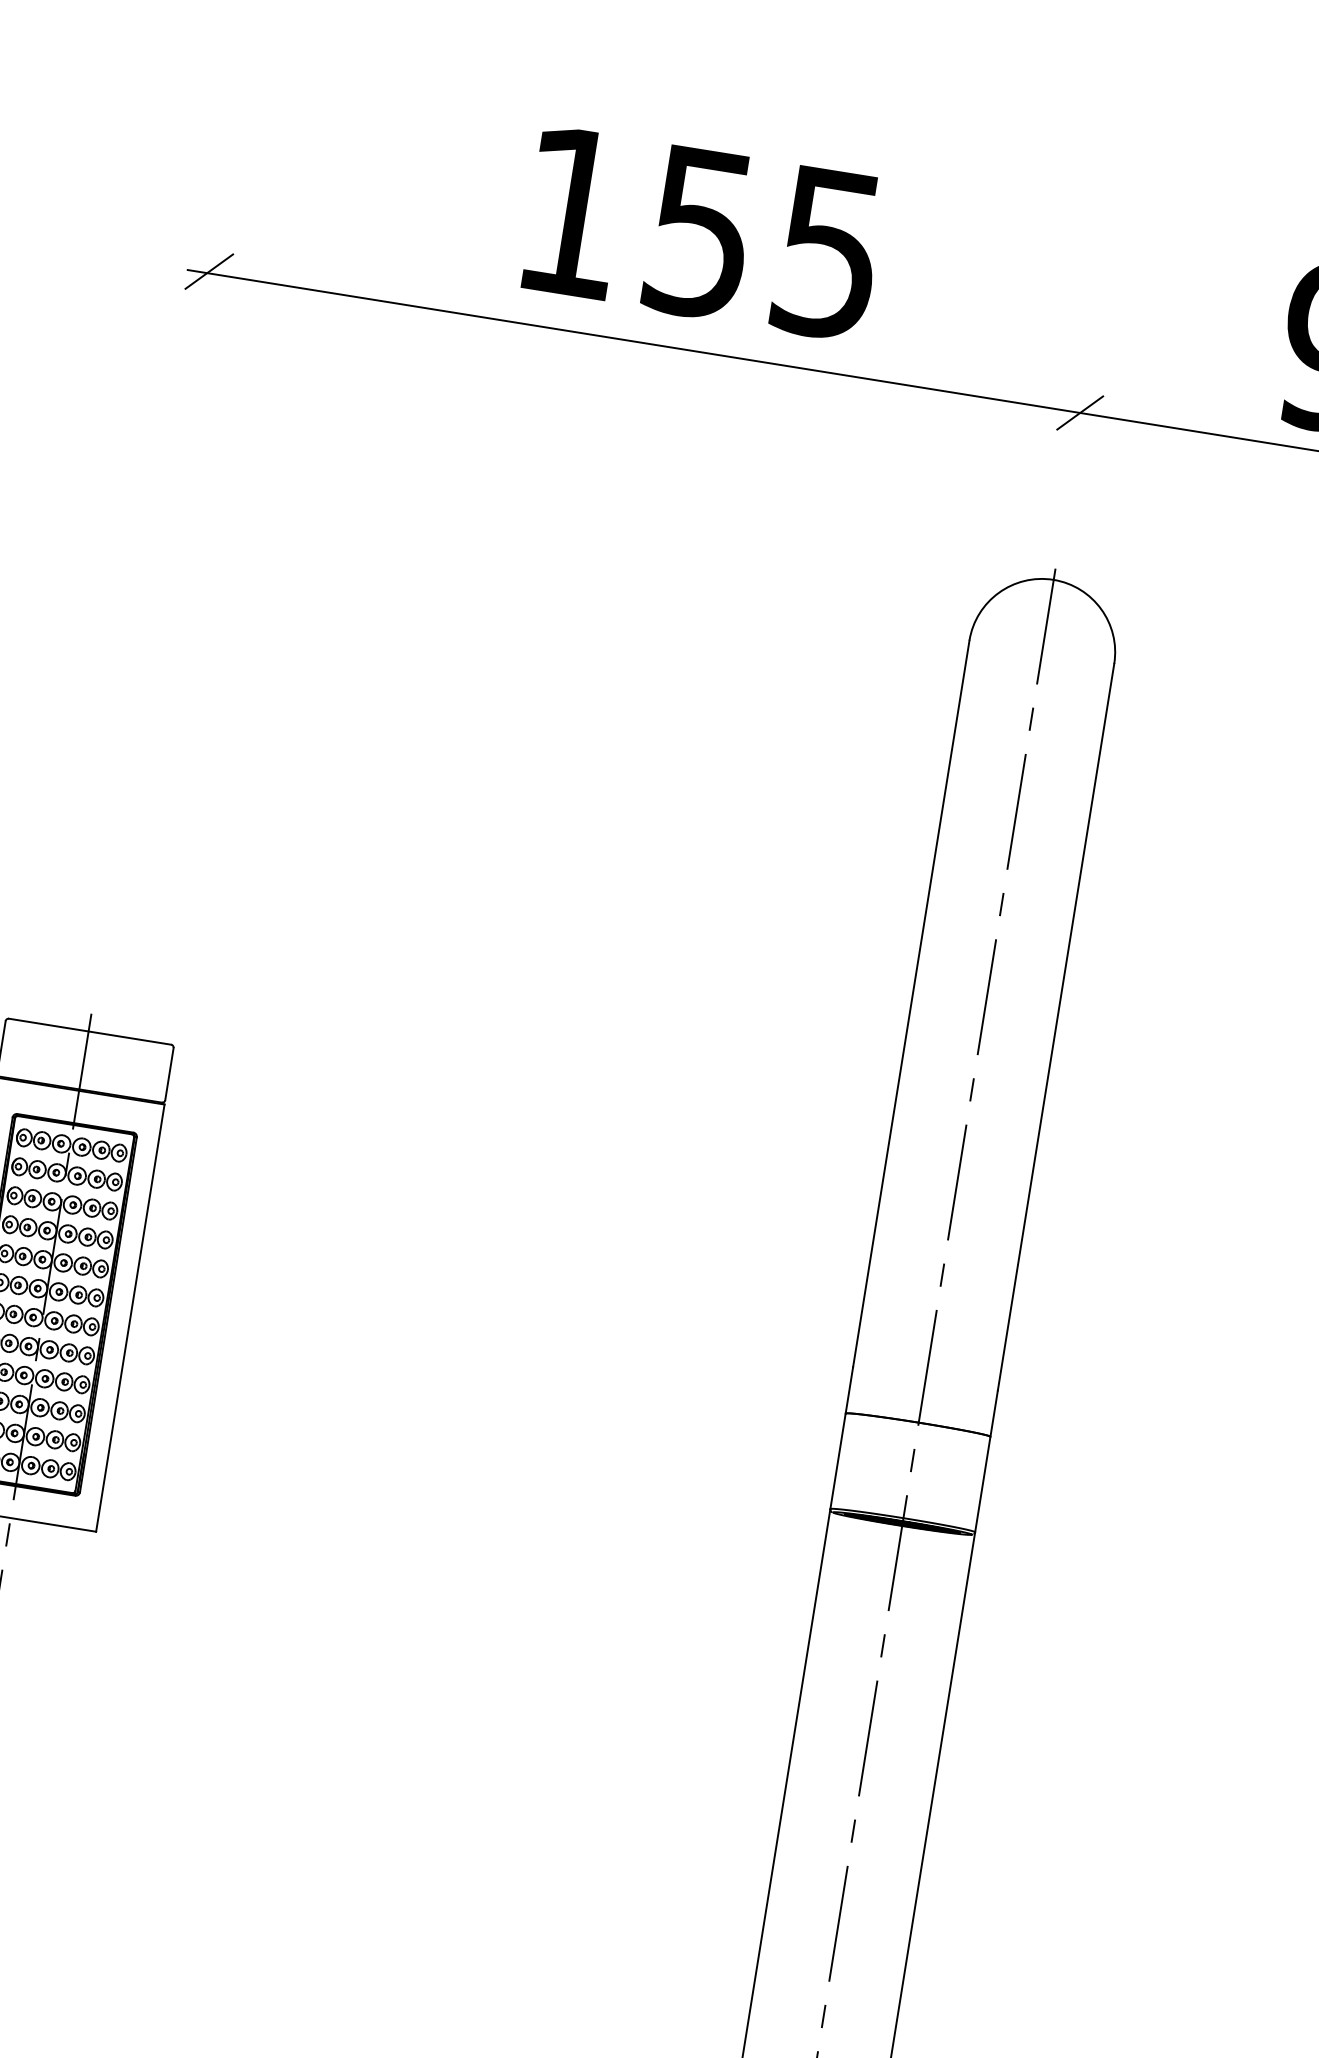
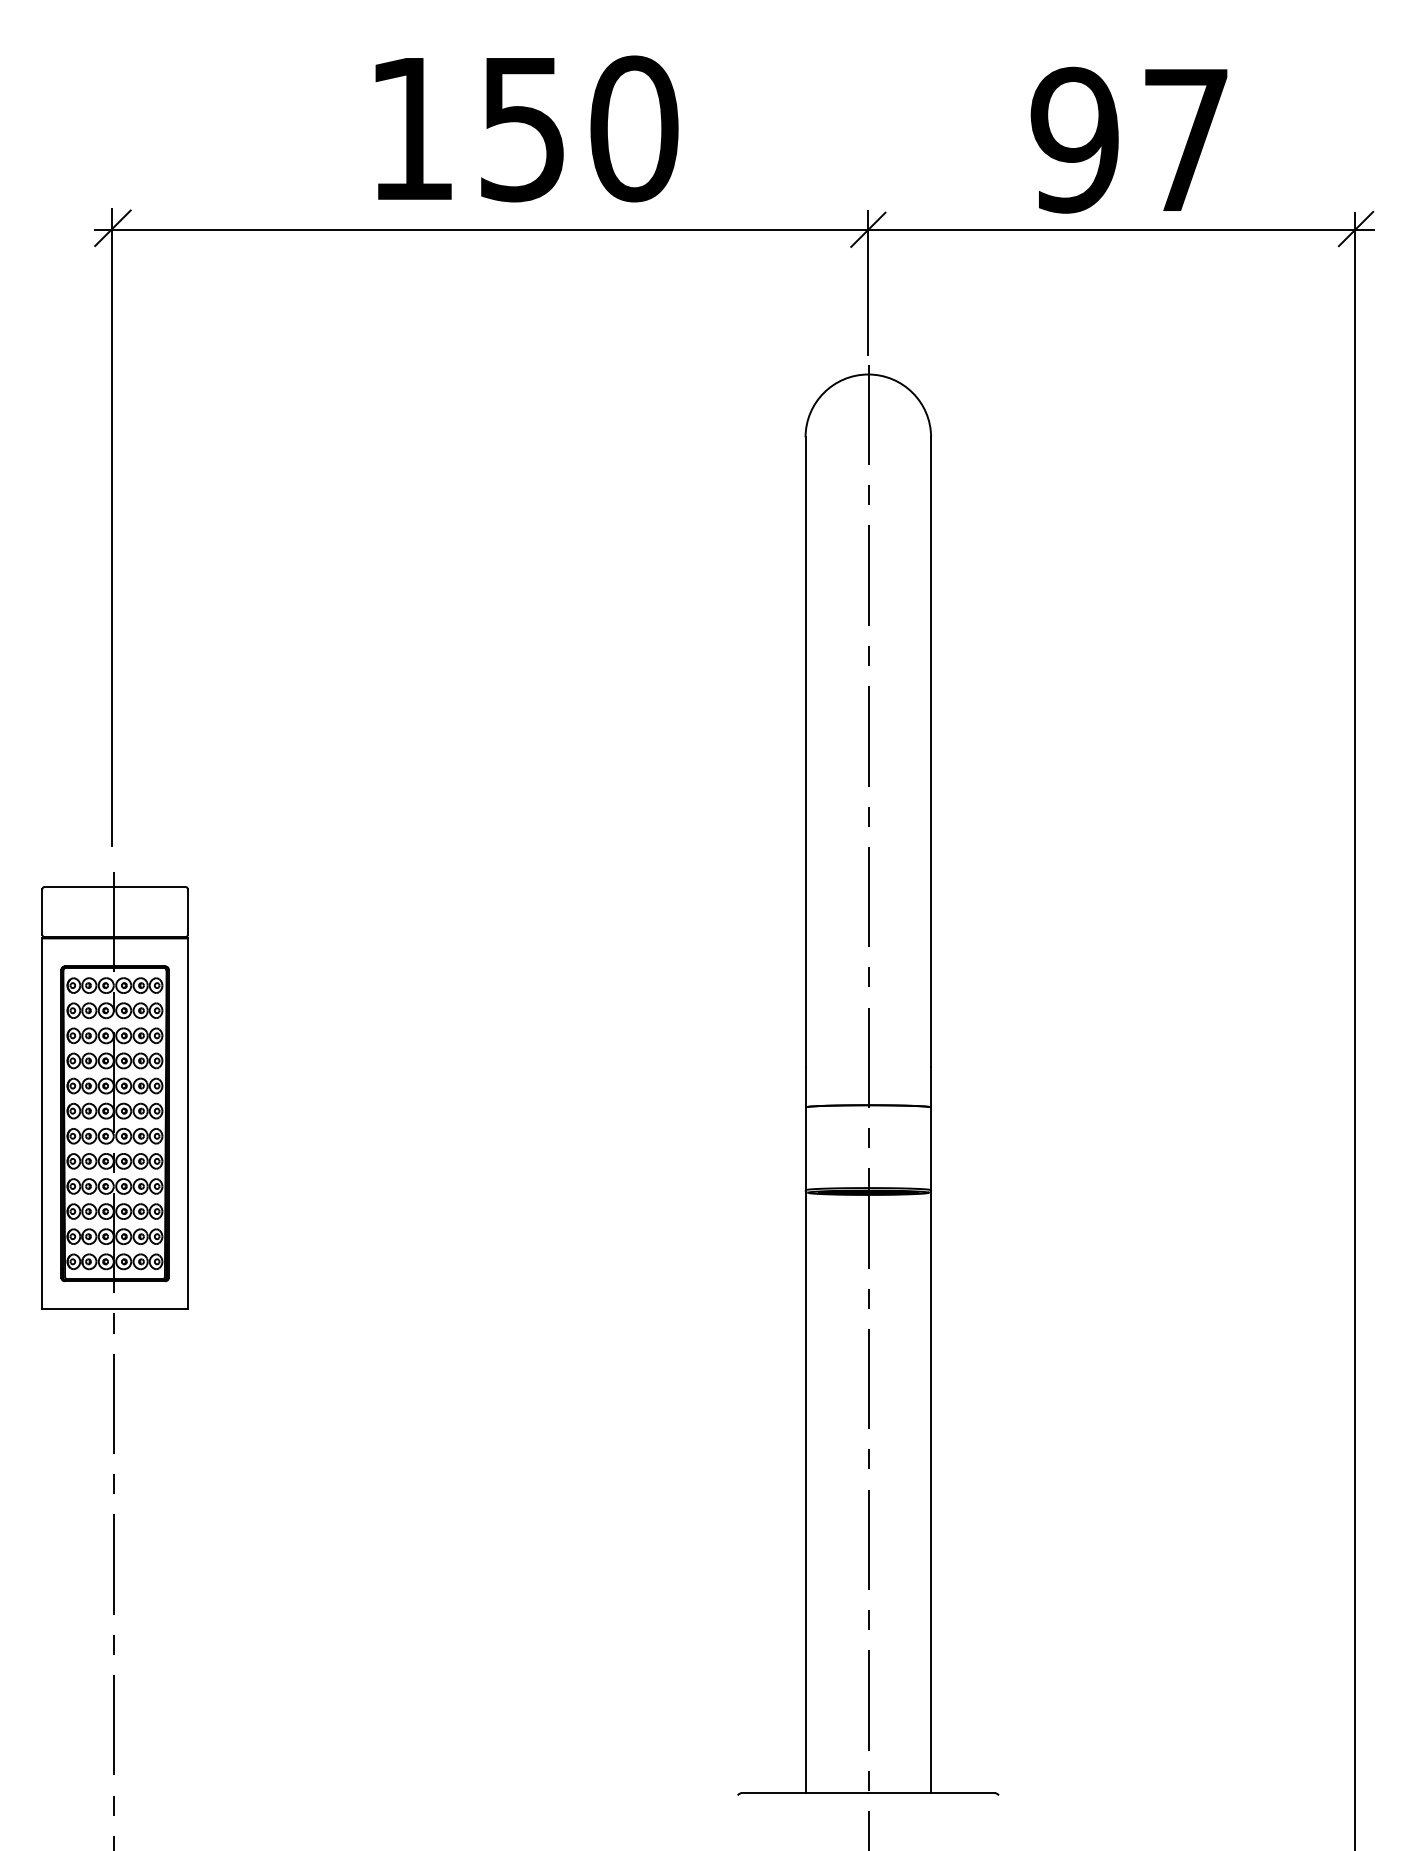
text: (829, 252) -> (634, 128), 155 -> 150
line: (1070, 474) -> (868, 283), added
line: (153, 616) -> (112, 527), added

